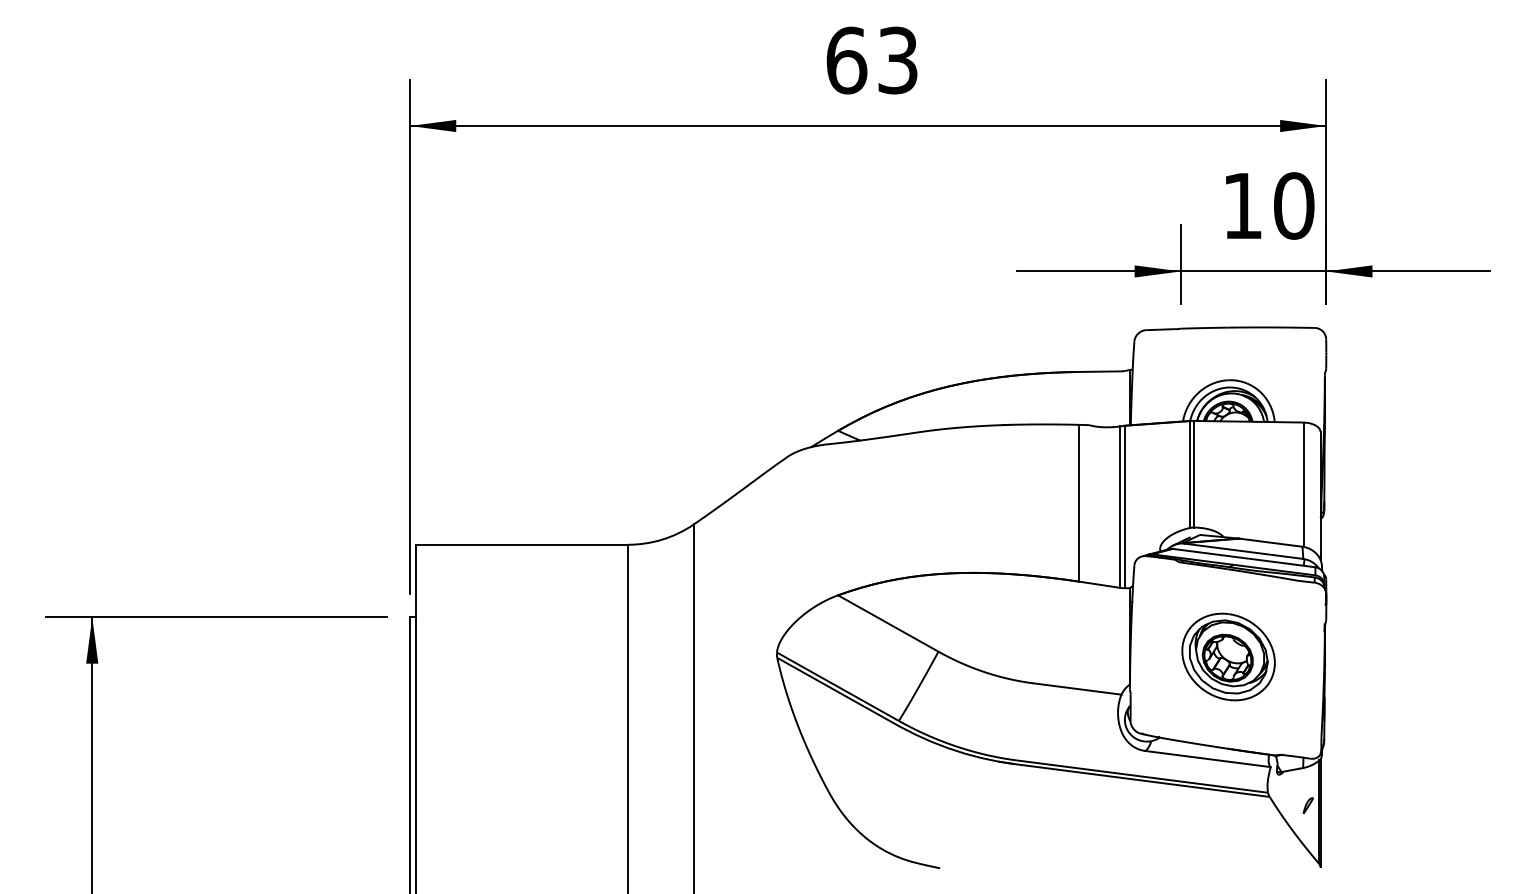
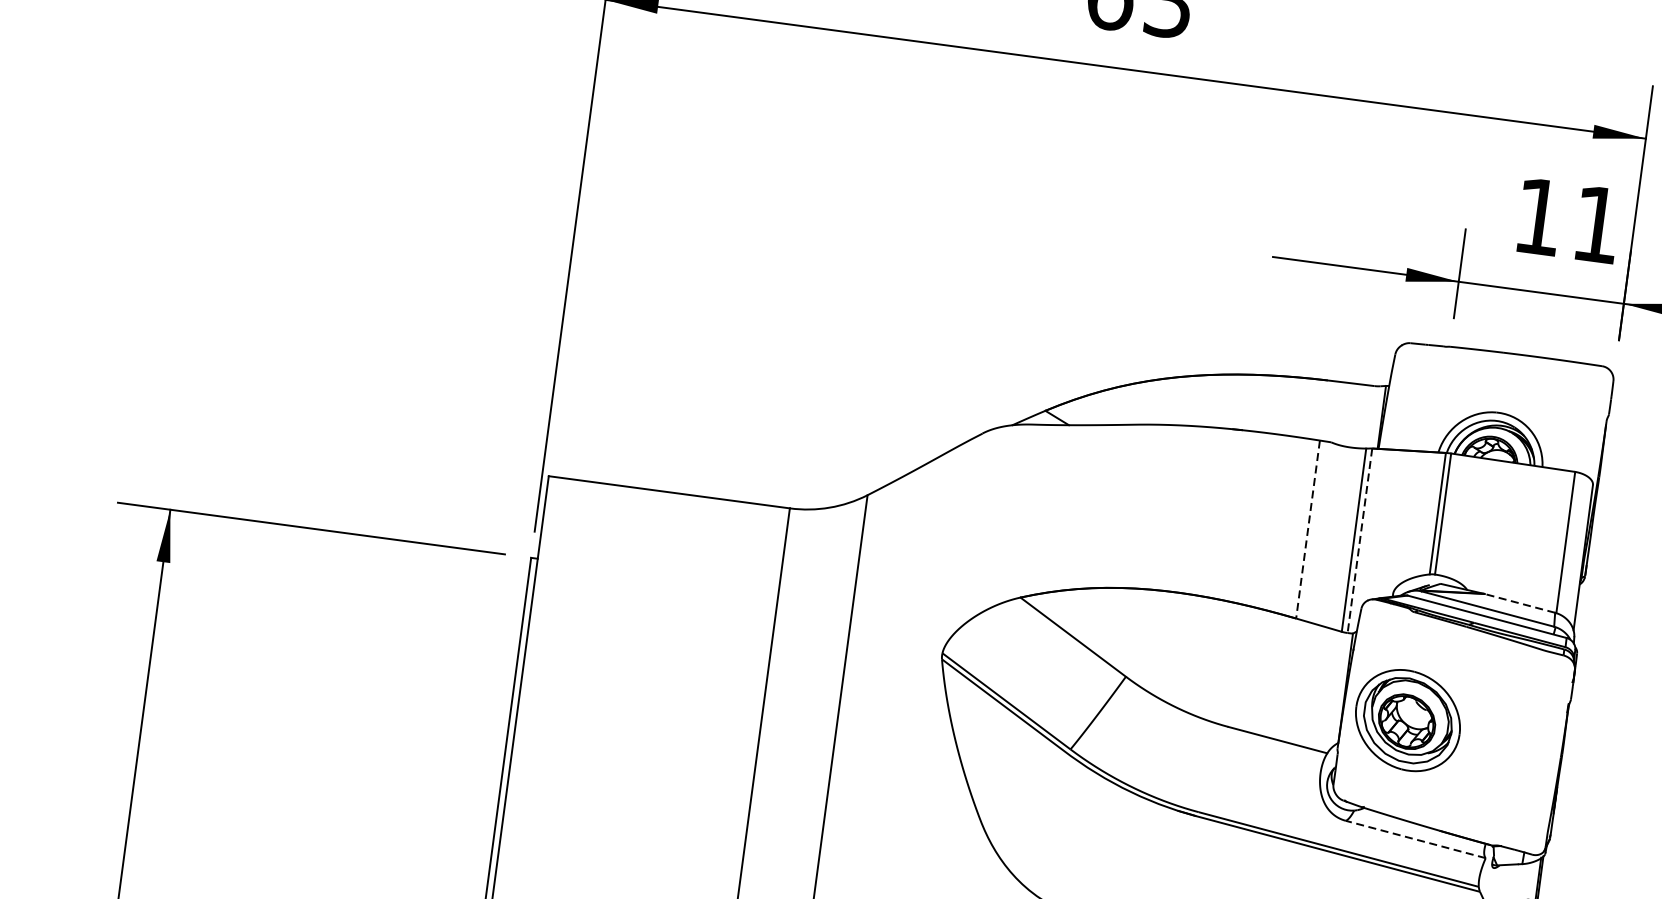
text: (1294, 205) -> (1597, 224), 10 -> 11
line: (1079, 503) -> (1308, 529), solid -> dashed
line: (1125, 507) -> (1360, 541), solid -> dashed
line: (1271, 542) -> (1520, 603), solid -> dashed
part: (1228, 656) -> (1407, 719), moved
line: (1207, 758) -> (1415, 838), solid -> dashed

